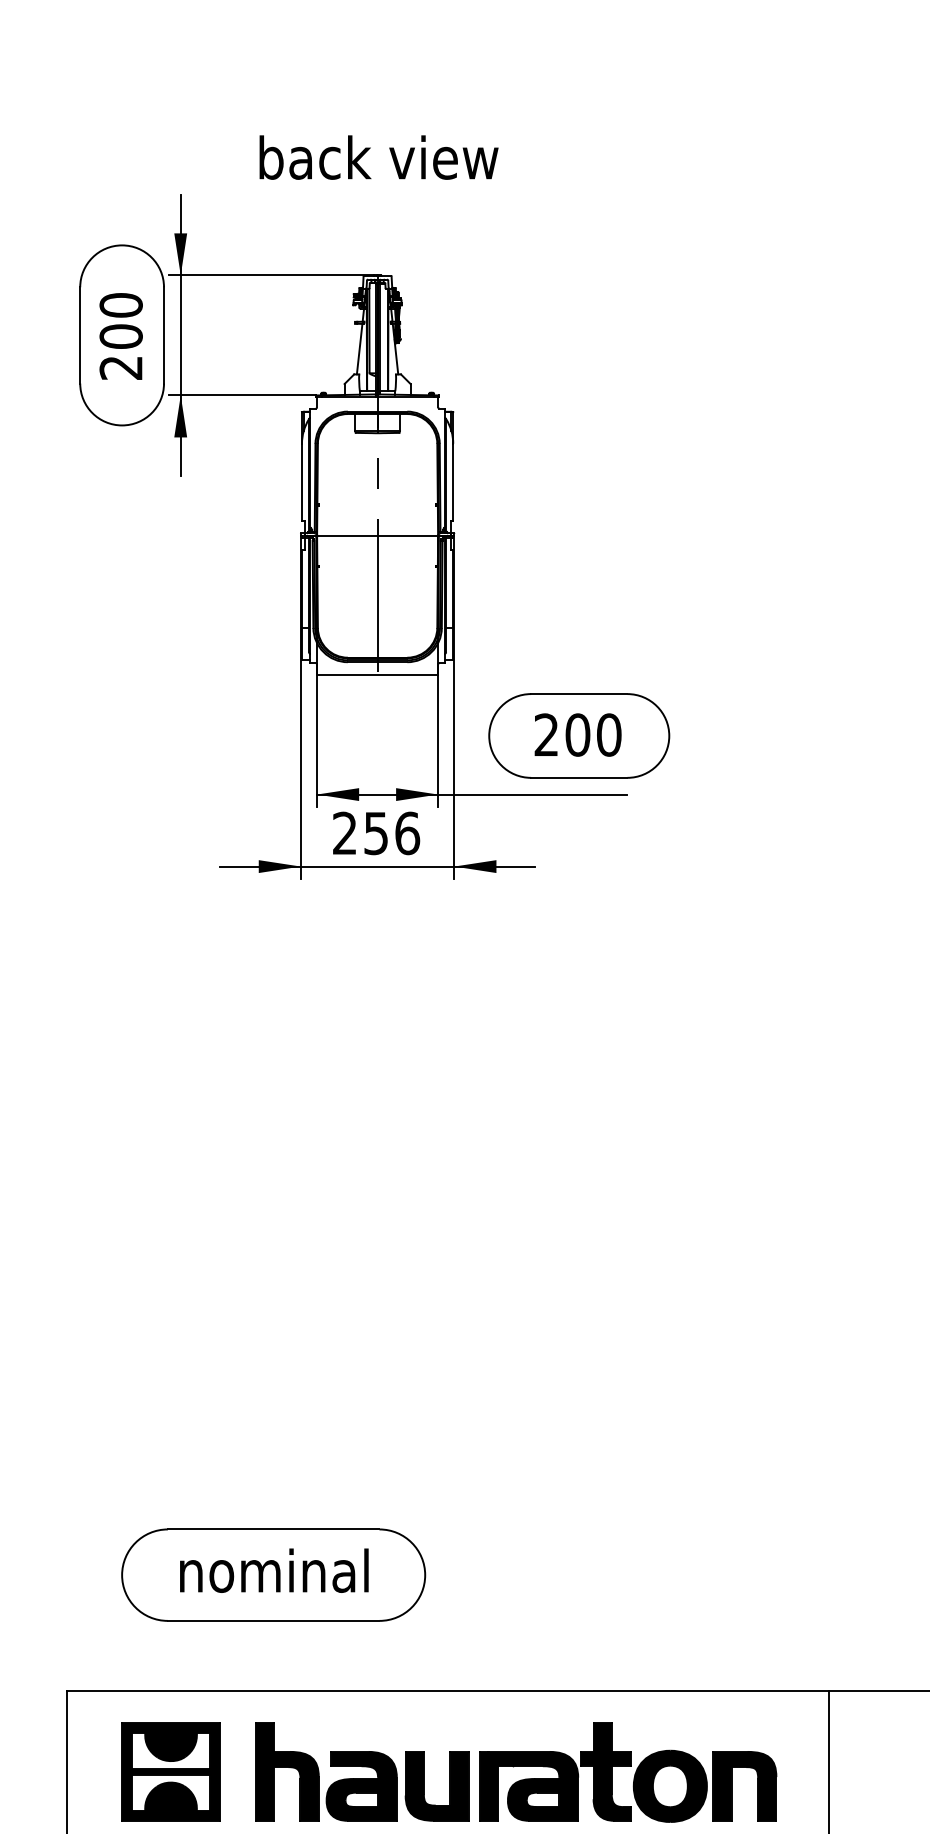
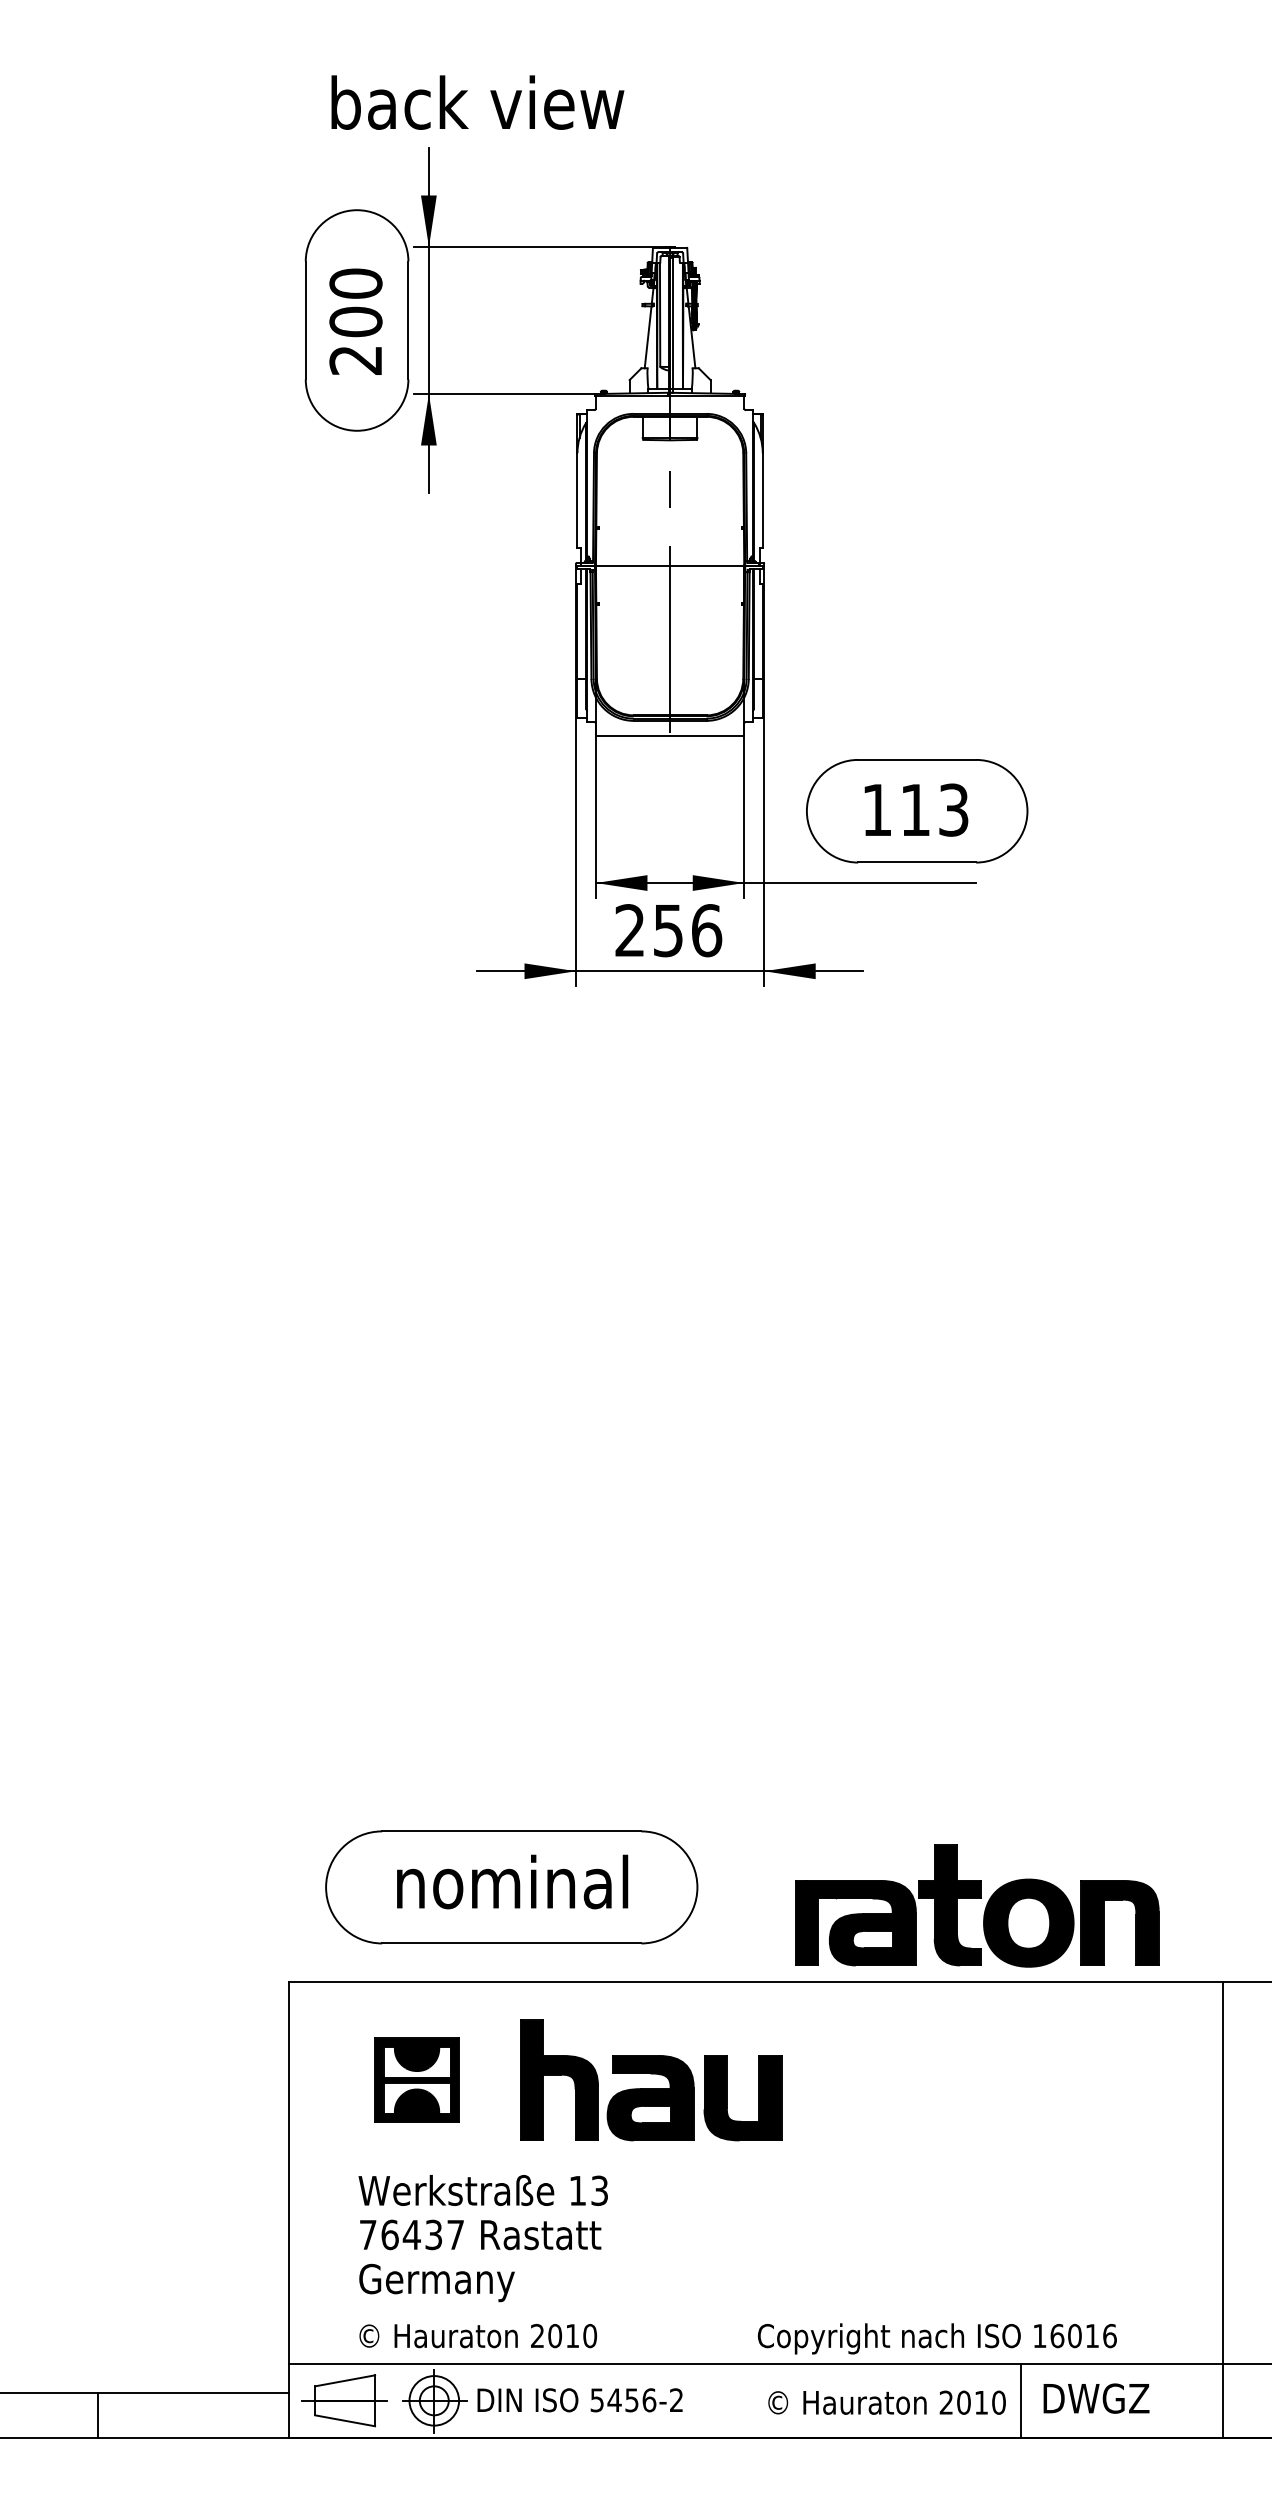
text: (378, 157) -> (477, 102), moved
text: (577, 734) -> (915, 809), 200 -> 113
part: (273, 1575) -> (511, 1887), moved
part: (628, 1766) -> (977, 1898), moved
part: (170, 1771) -> (416, 2079), size x0.7

